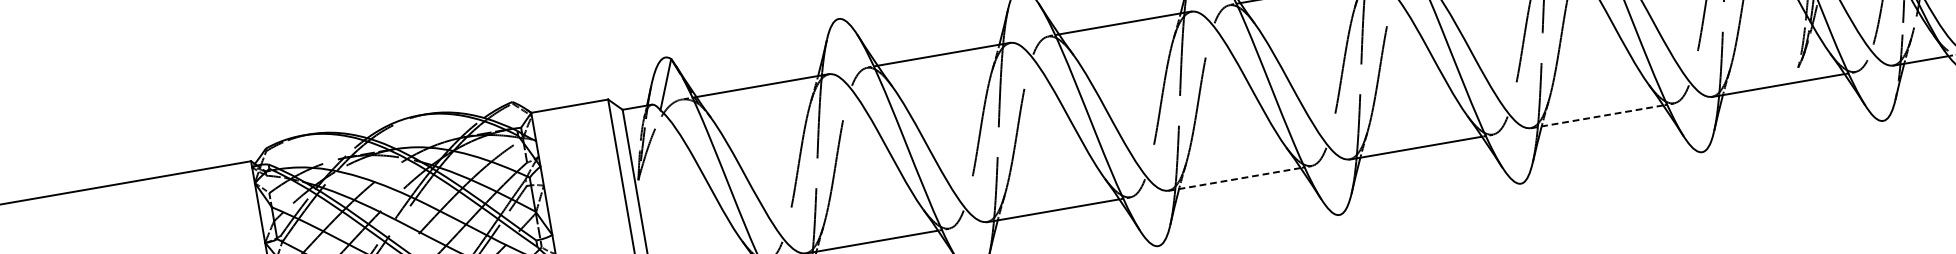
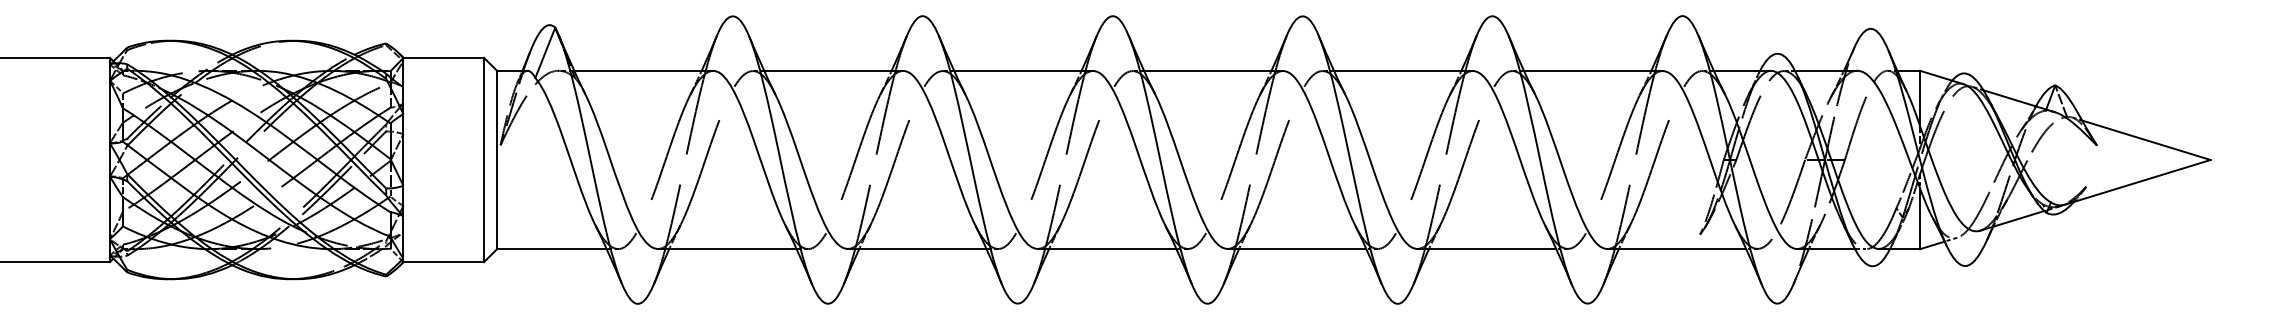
line: (1596, 117) -> (1486, 249), dashed -> solid
line: (1233, 179) -> (1106, 249), dashed -> solid

